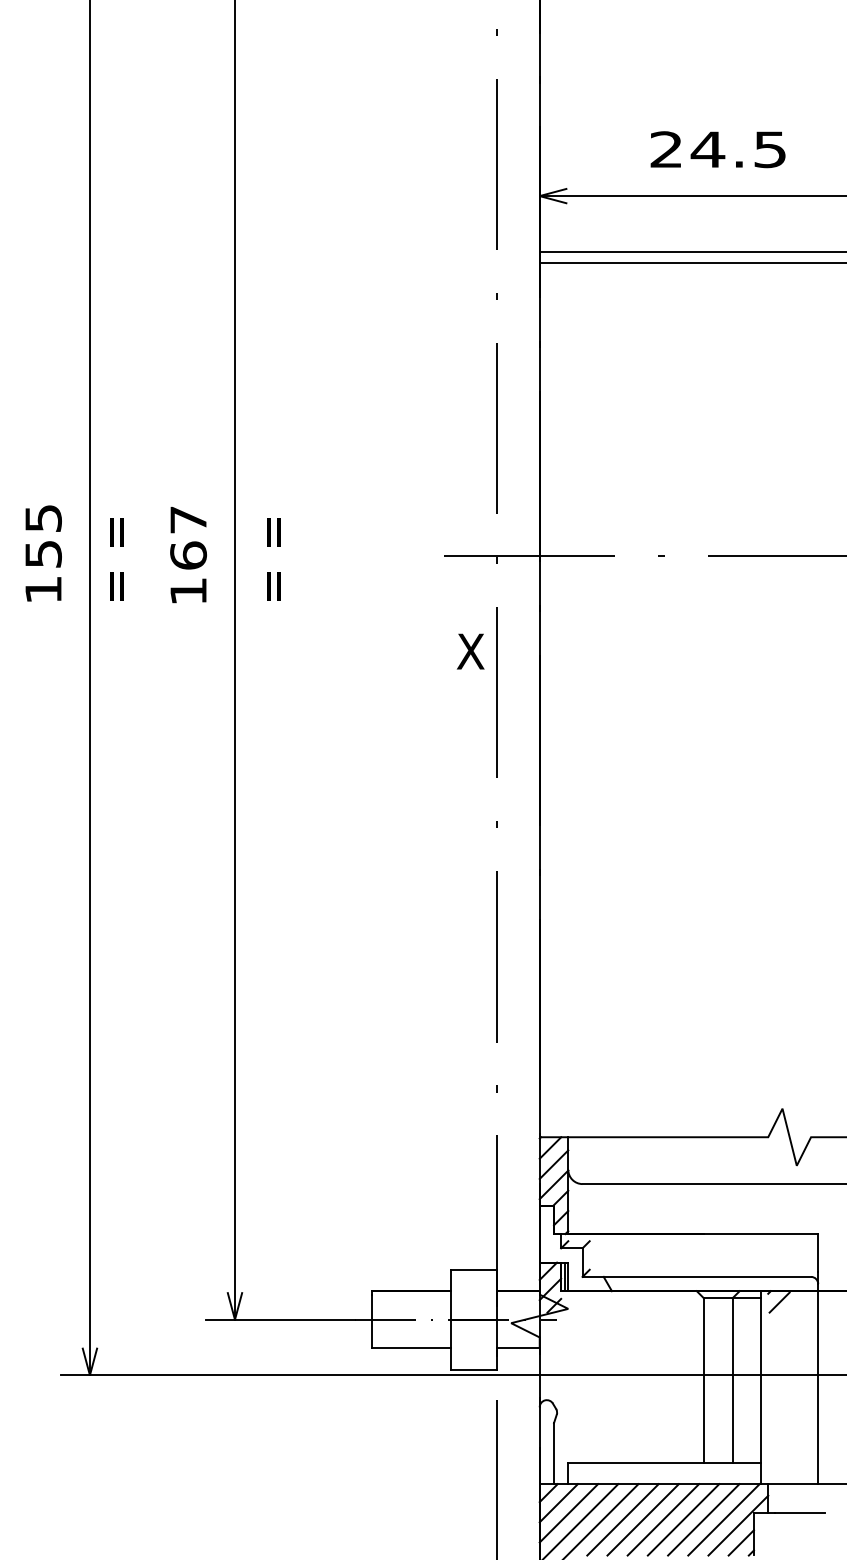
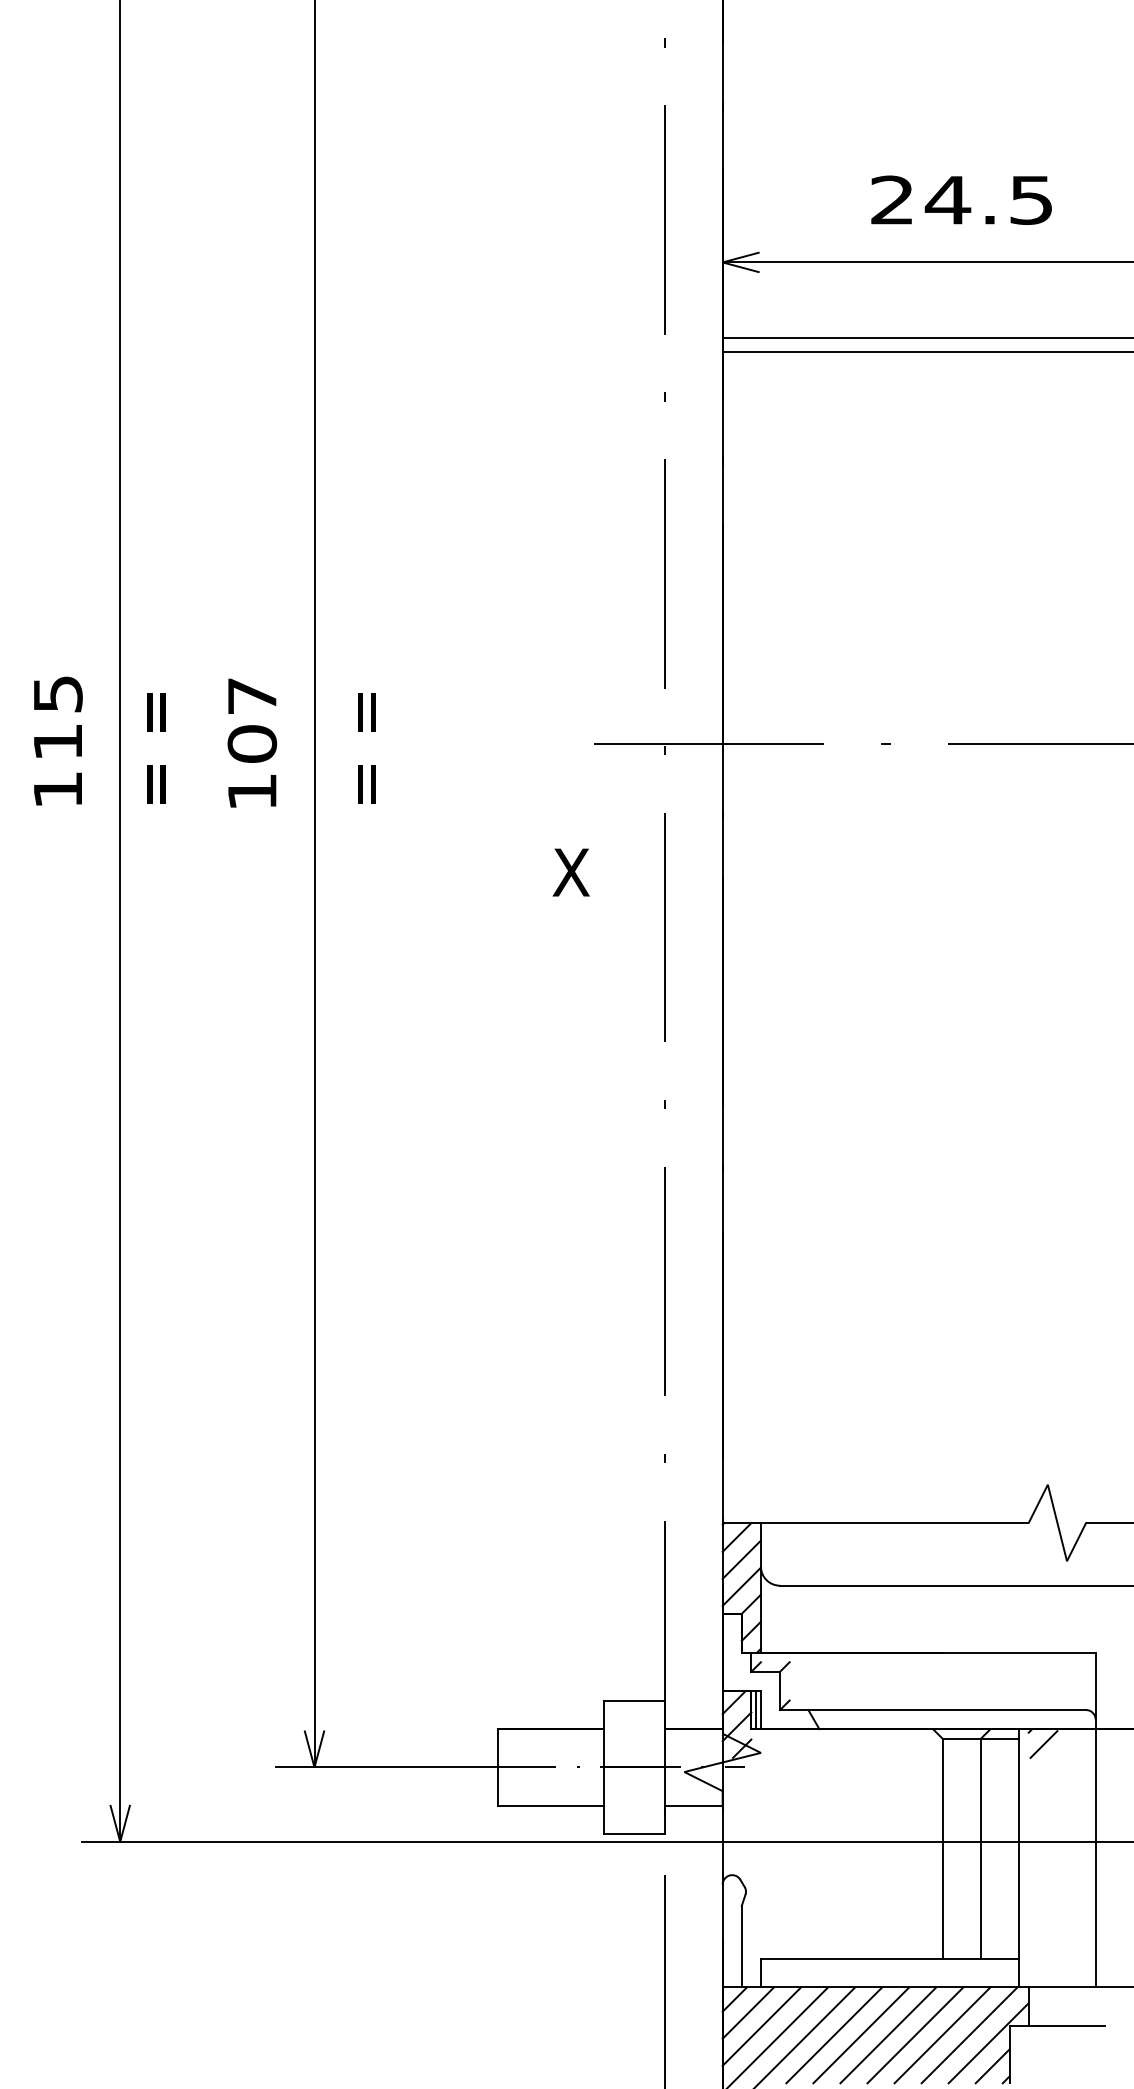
text: (43, 554) -> (58, 742), 155 -> 115
text: (187, 555) -> (251, 743), 167 -> 107
text: (470, 651) -> (570, 872), moved

